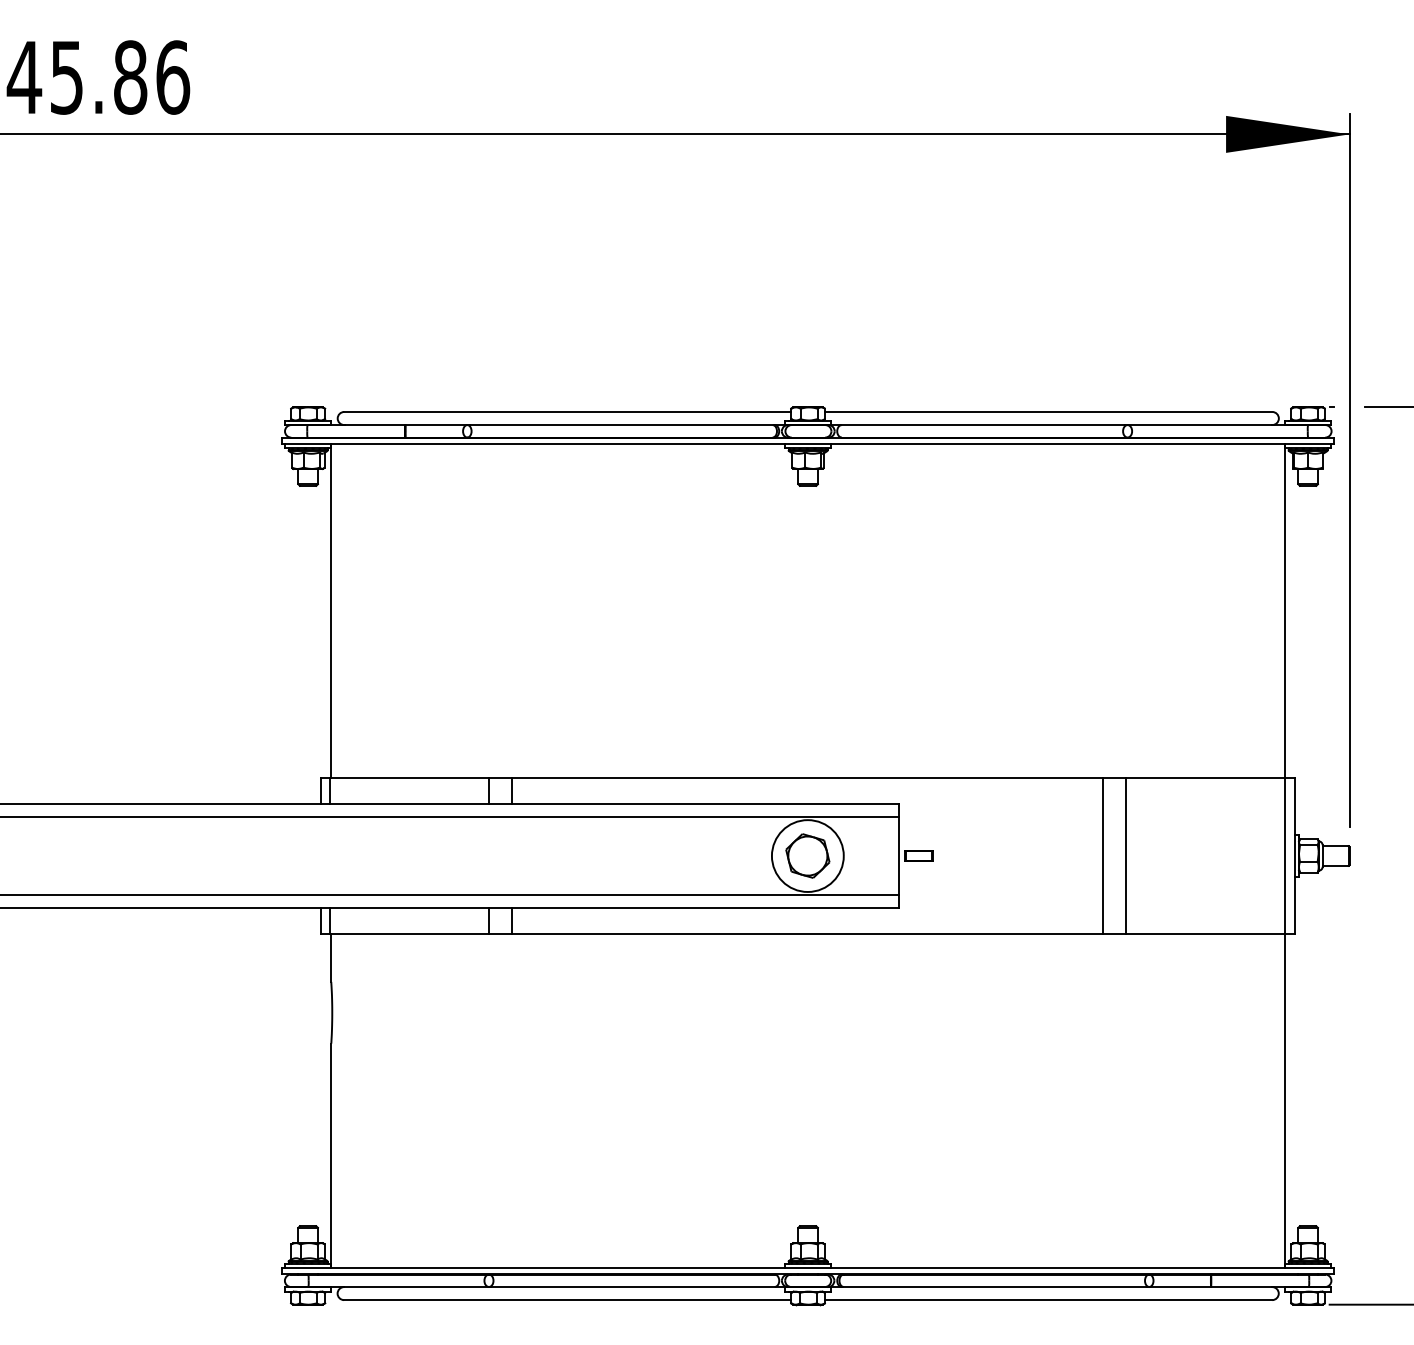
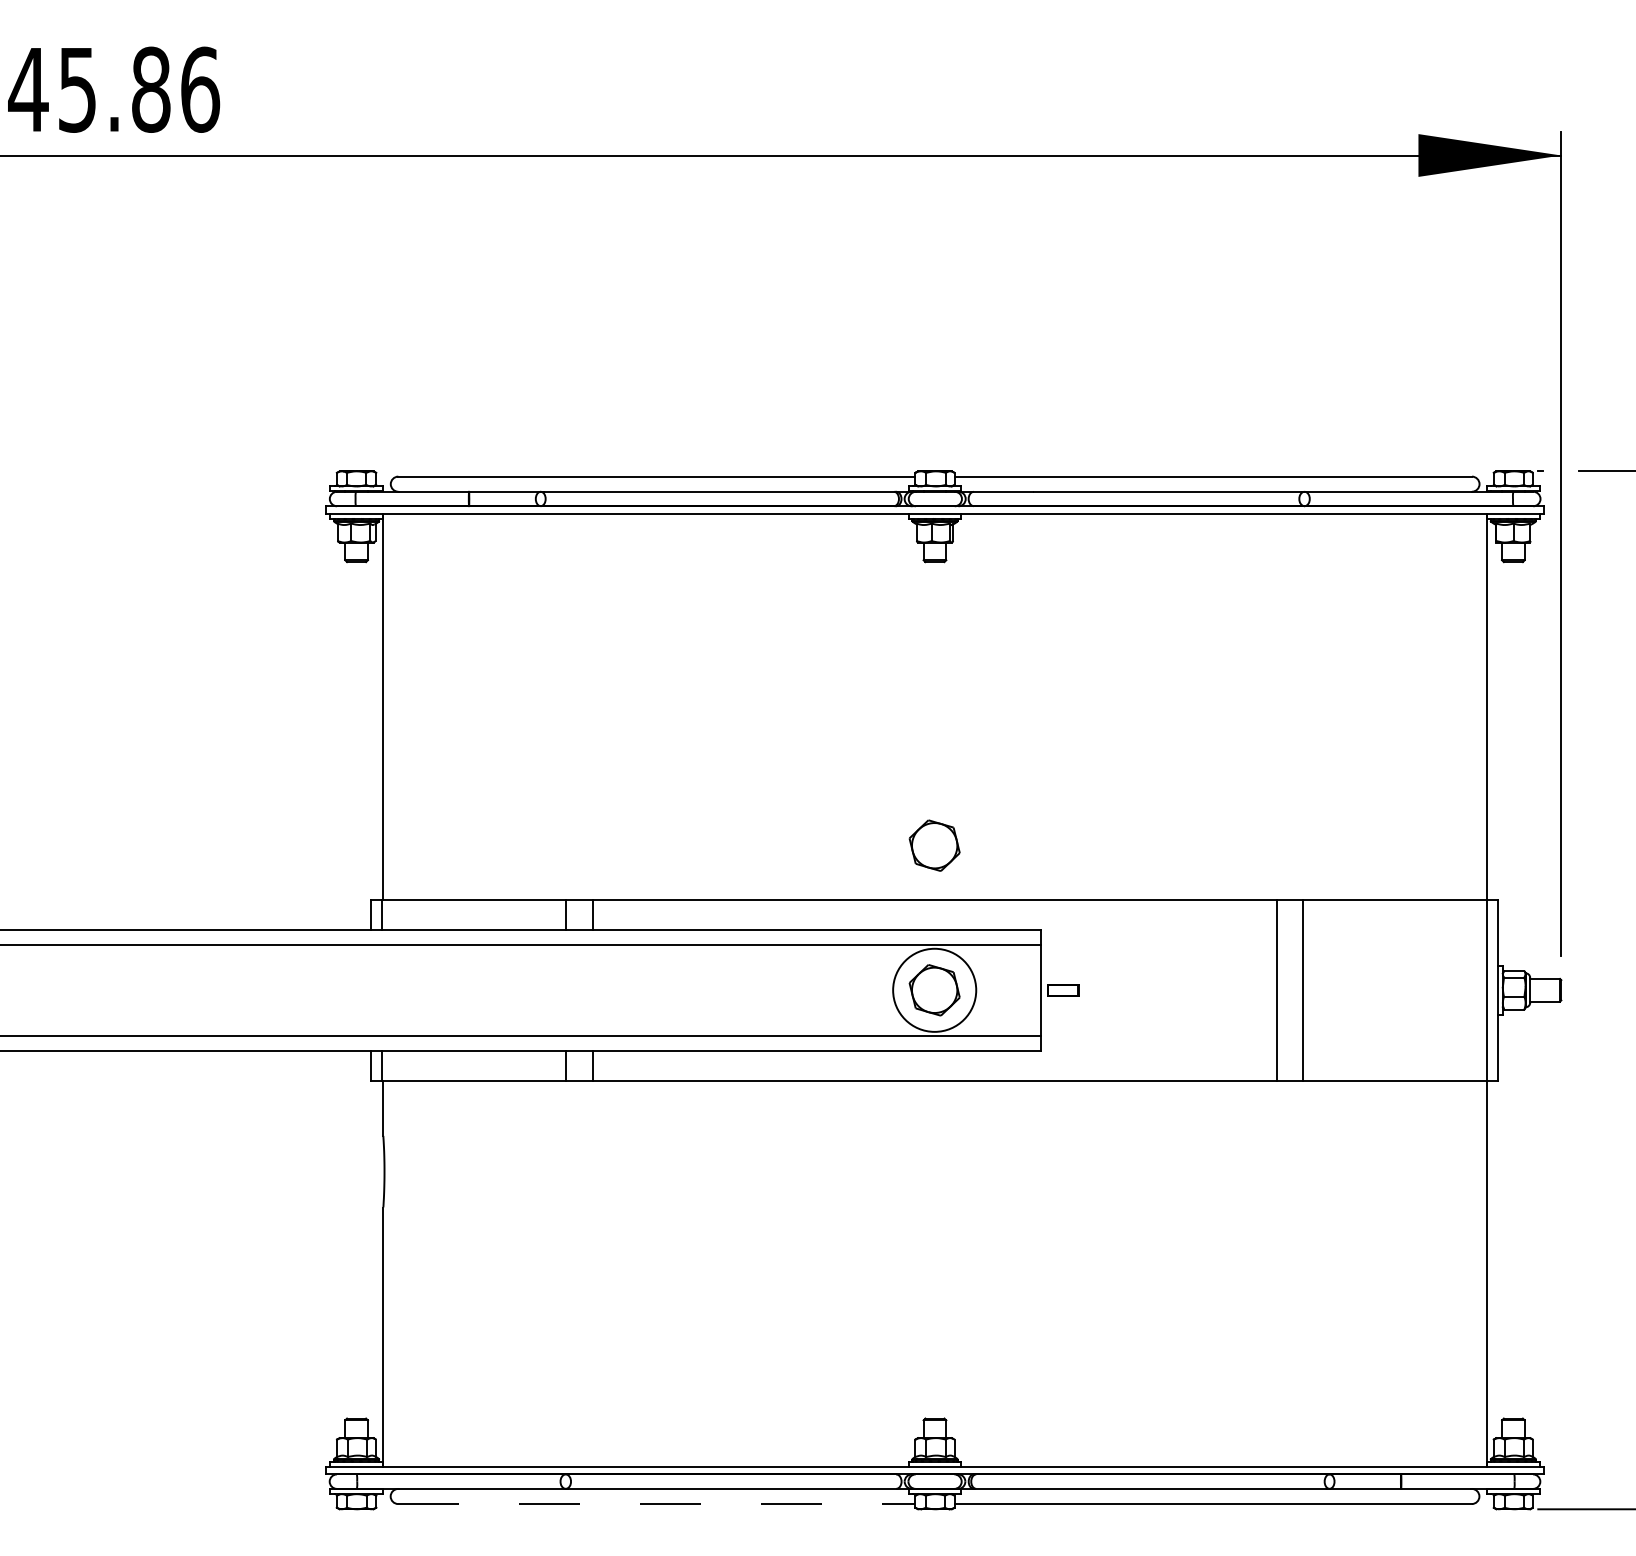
part: (807, 730) -> (934, 845), added
line: (567, 1300) -> (656, 1504), solid -> dashed

